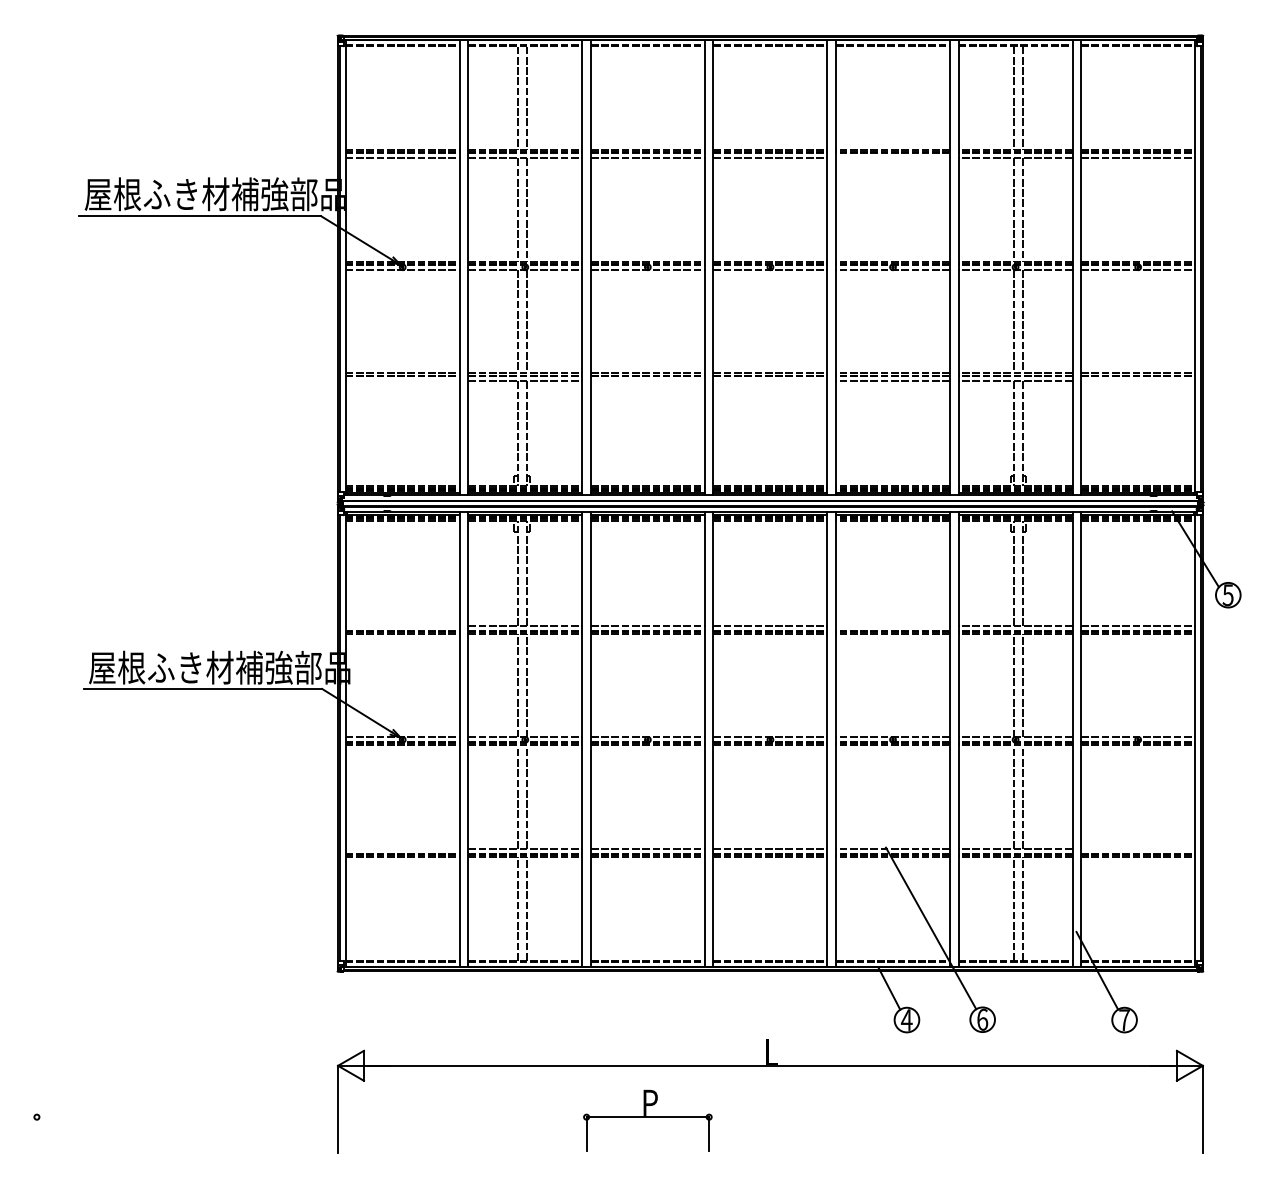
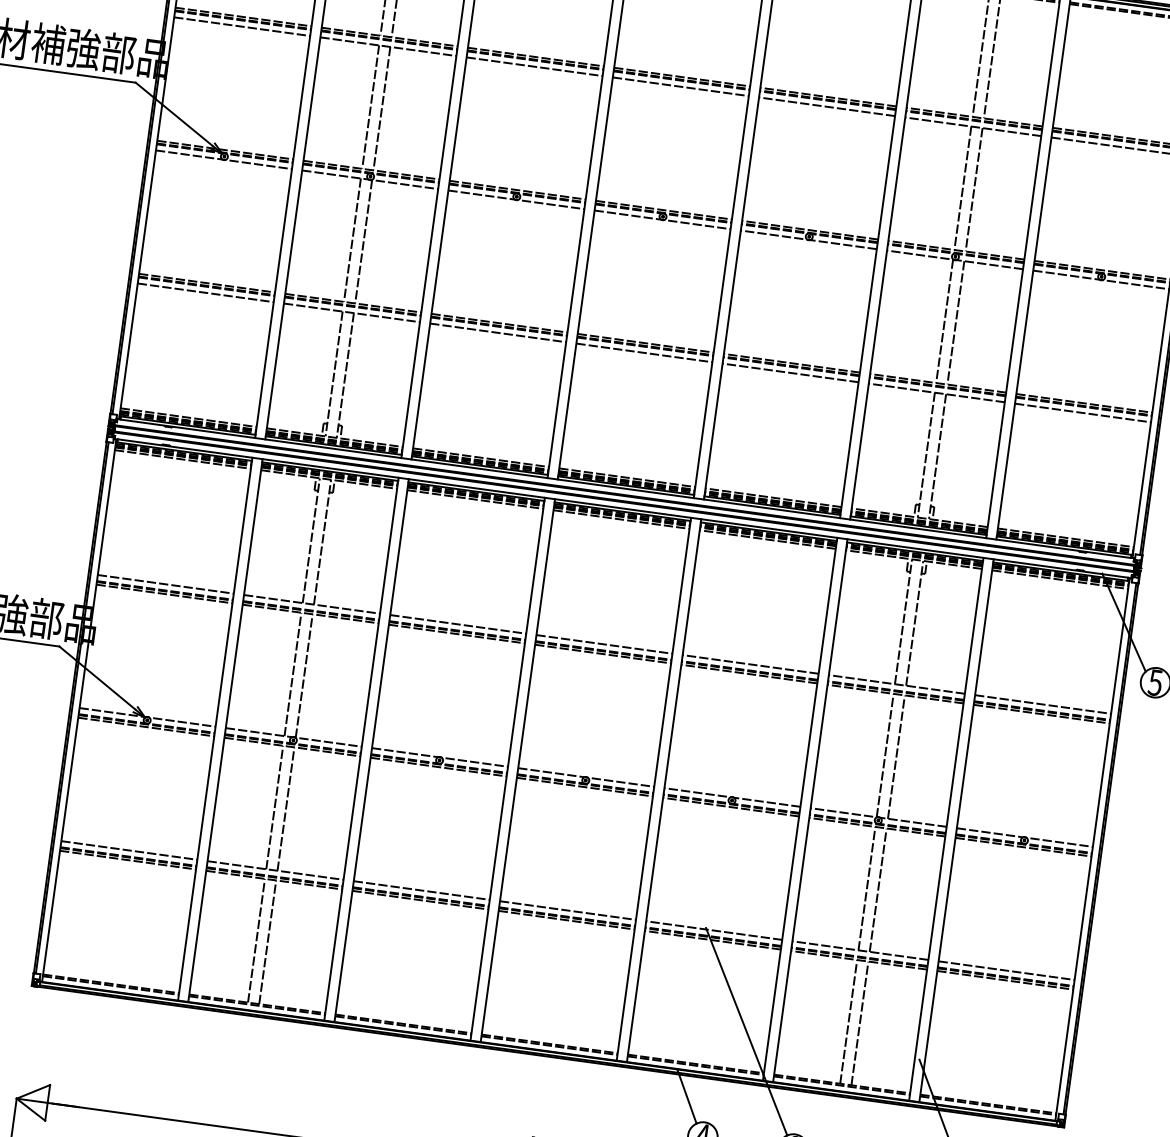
line: (893, 158) -> (827, 107), added
line: (402, 381) -> (205, 292), added
line: (647, 381) -> (497, 332), added
line: (770, 381) -> (644, 353), added
line: (1138, 381) -> (1083, 413), added
line: (402, 625) -> (165, 583), added
line: (893, 625) -> (751, 664), added
line: (402, 848) -> (129, 849), added
line: (1138, 848) -> (1007, 970), added

